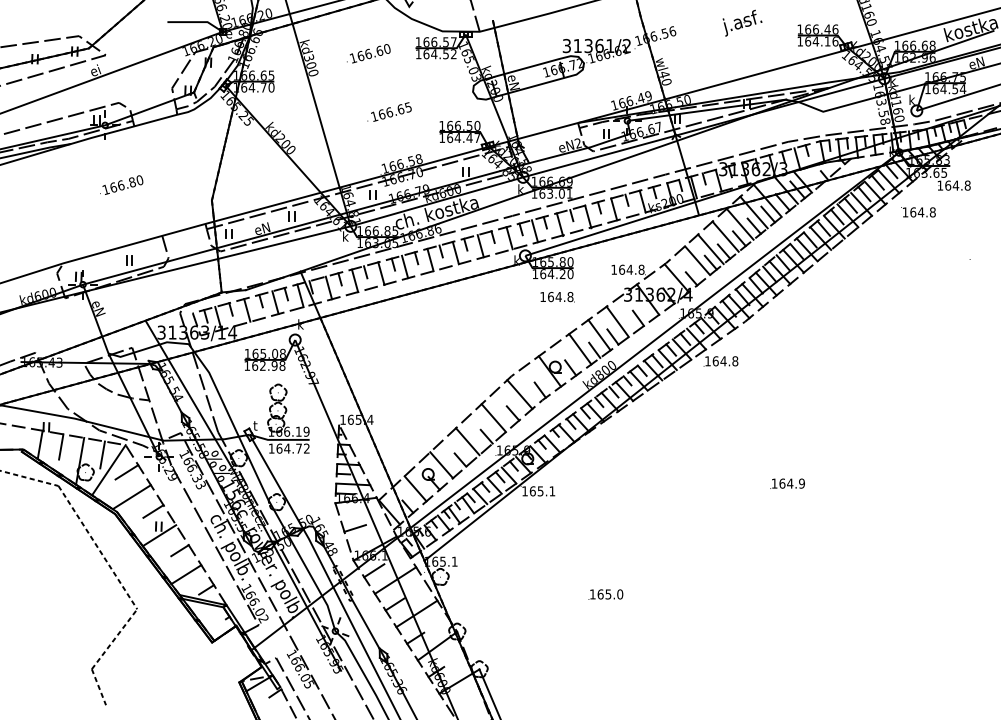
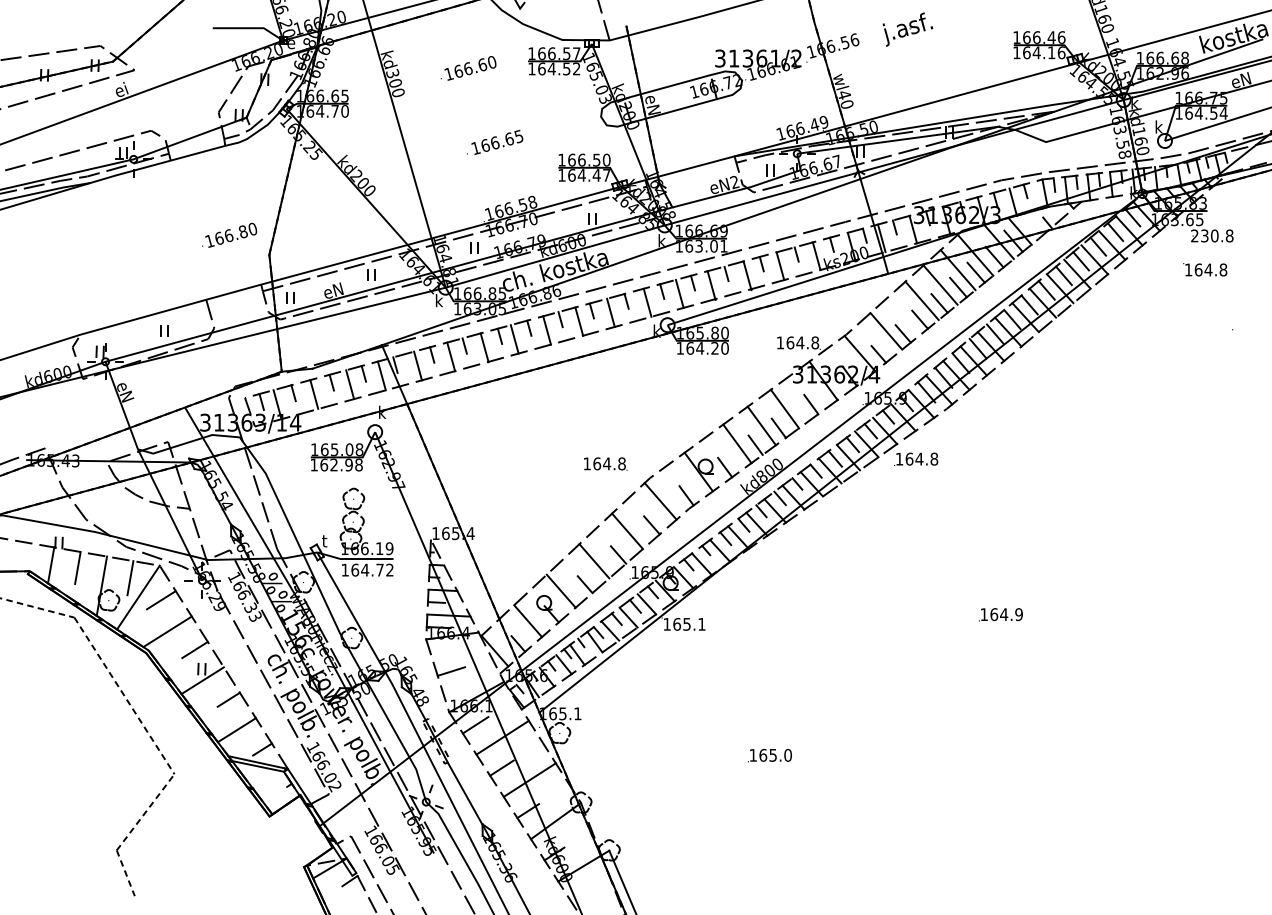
part: (742, 22) -> (907, 28), moved
text: (121, 184) -> (229, 234), moved
text: (948, 185) -> (1205, 235), 164.8 -> 230.8
text: (918, 212) -> (1205, 270), moved
line: (710, 249) -> (902, 317), removed
text: (557, 297) -> (605, 464), moved

